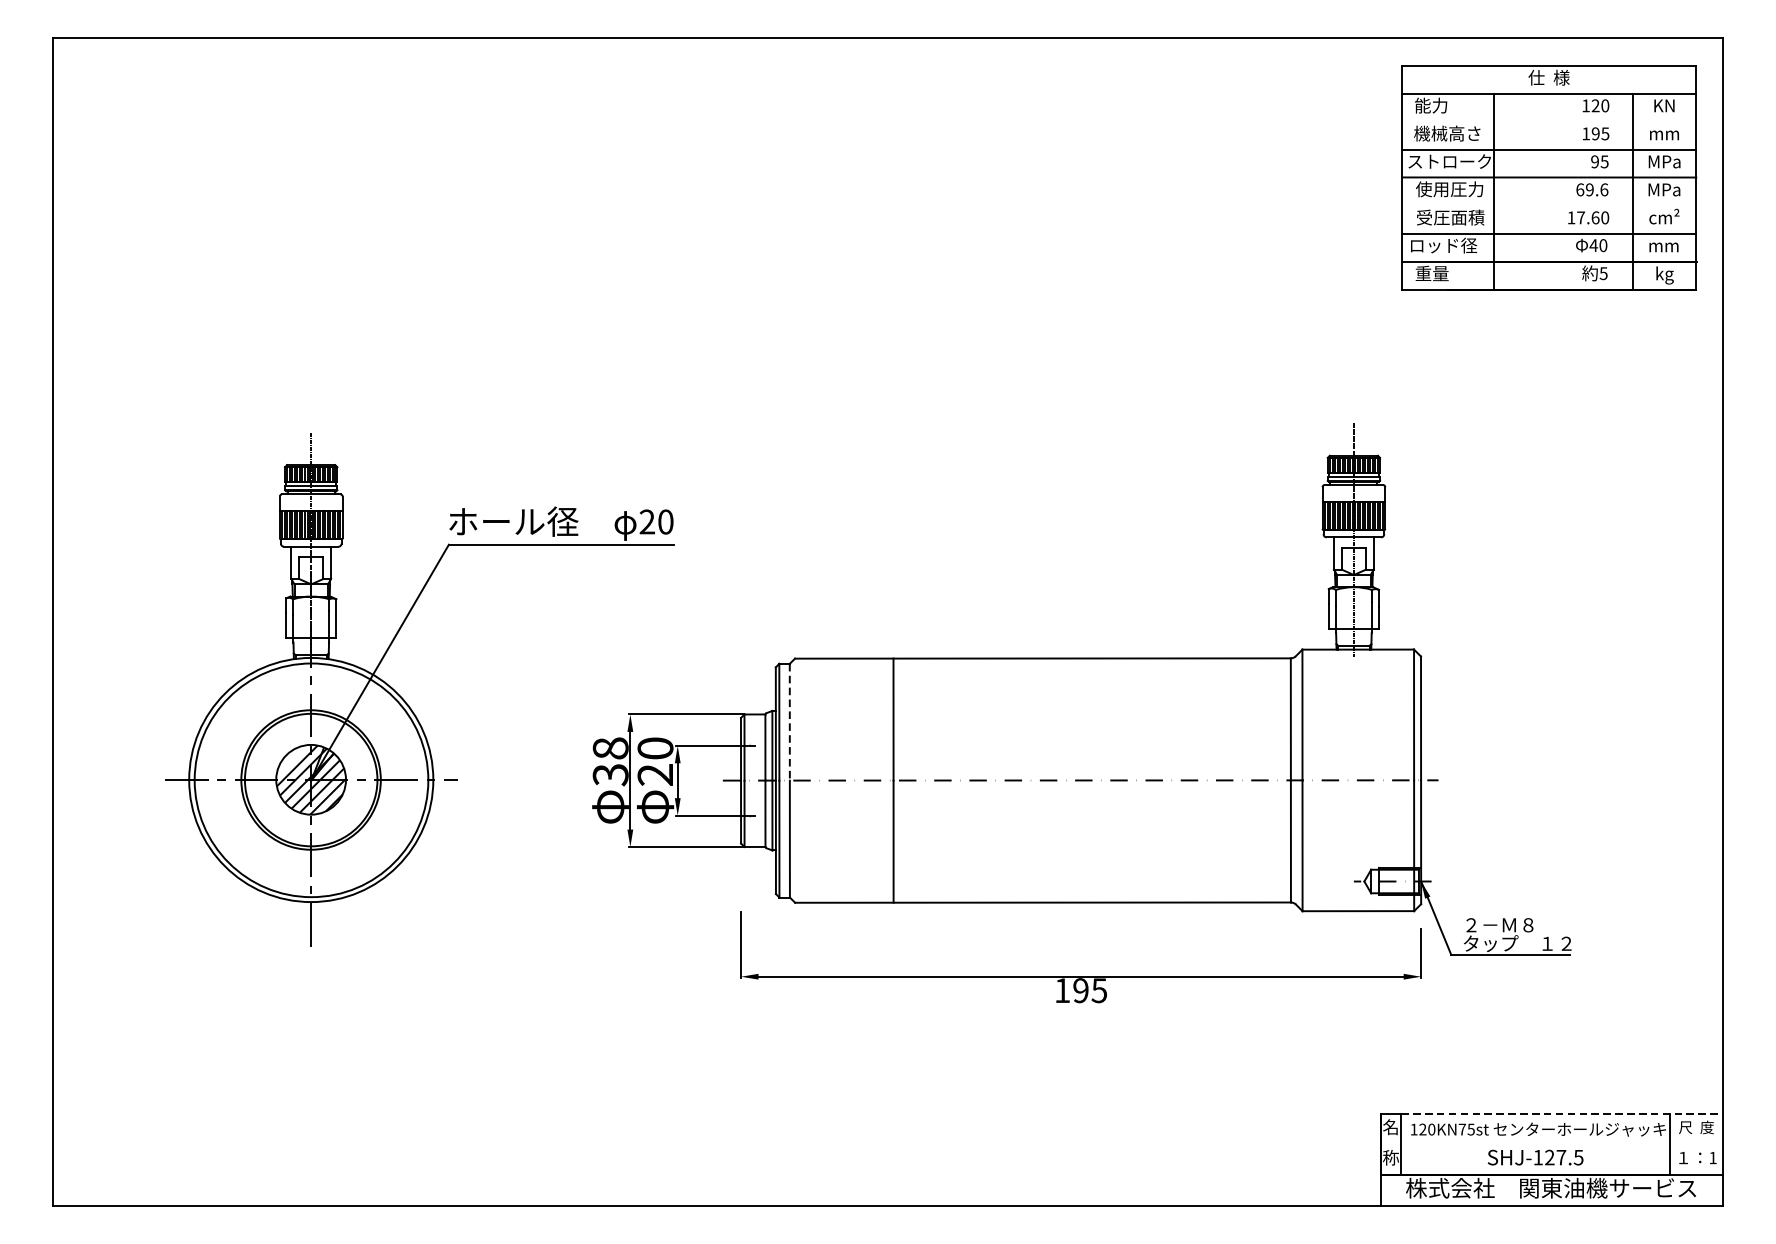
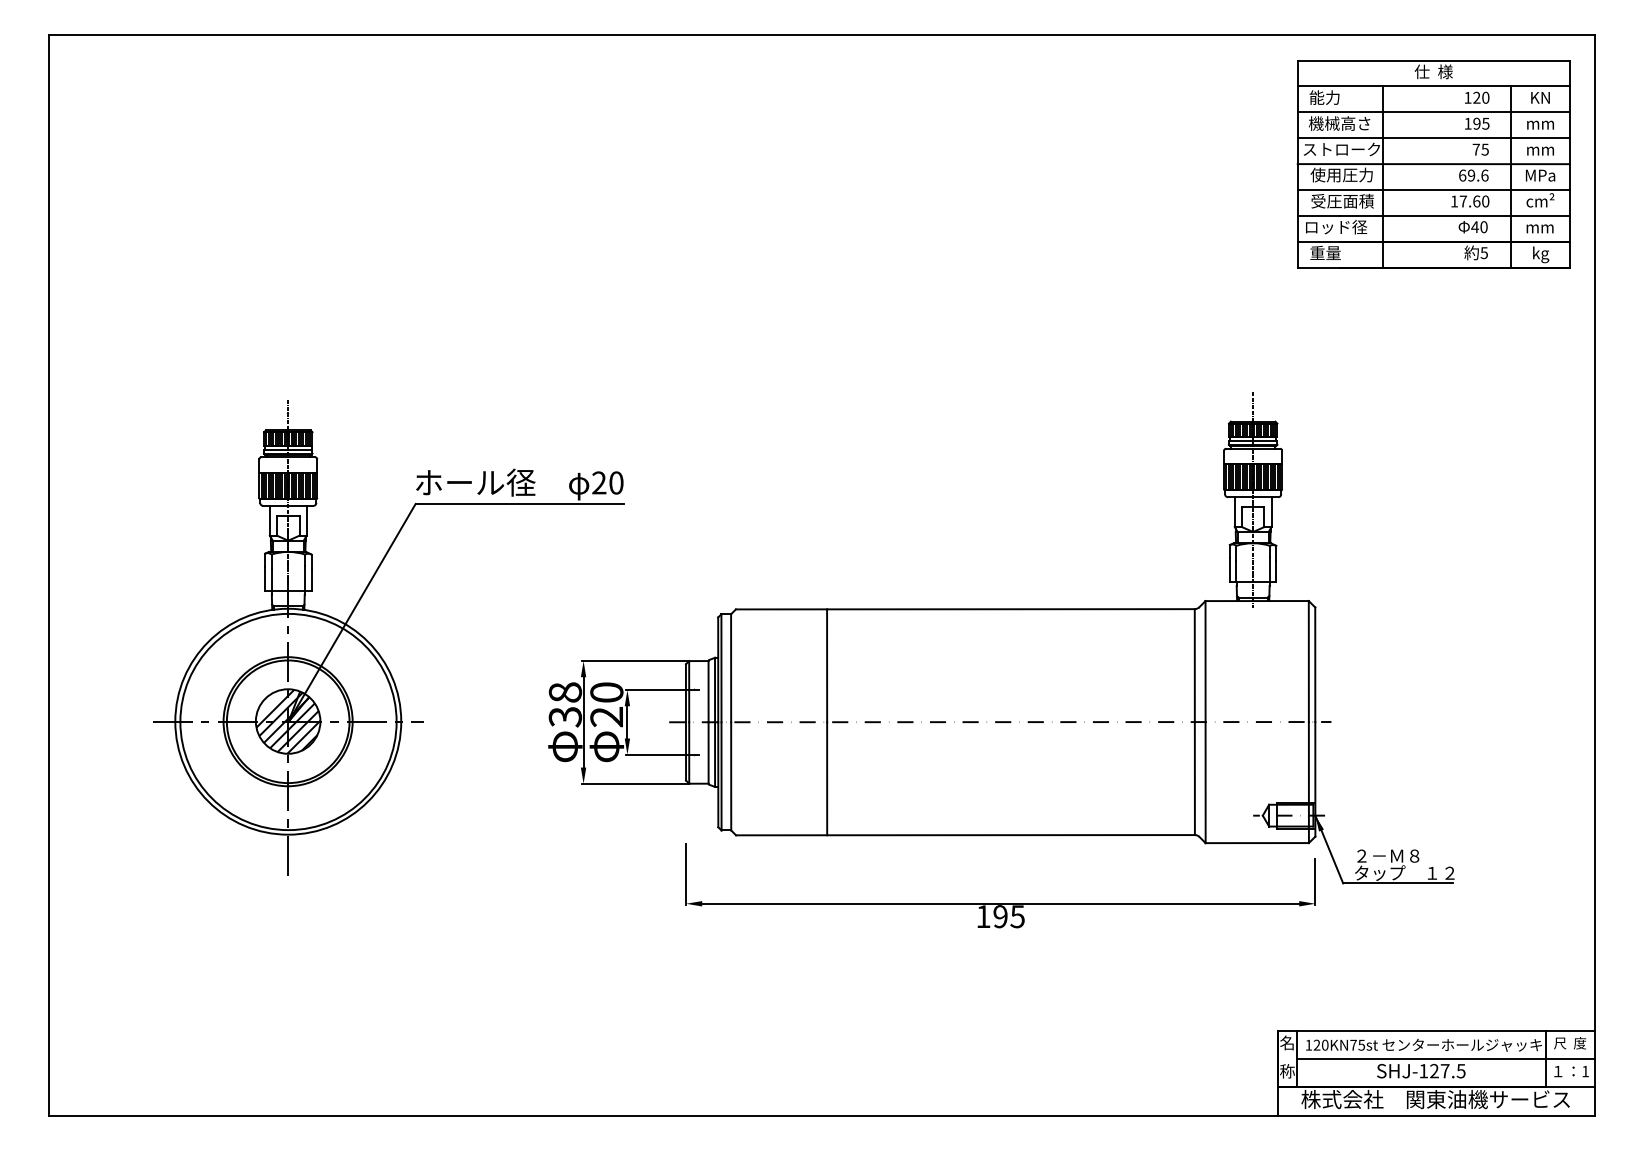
line: (1548, 121) -> (1433, 112), added
text: (1594, 161) -> (1475, 149), 95 -> 75
text: (1664, 161) -> (1540, 149), MPa -> mm
line: (1548, 204) -> (1433, 189), added
line: (790, 722) -> (731, 668), dashed -> solid
line: (1561, 1113) -> (1445, 1030), dashed -> solid
line: (1561, 1143) -> (1445, 1058), added

